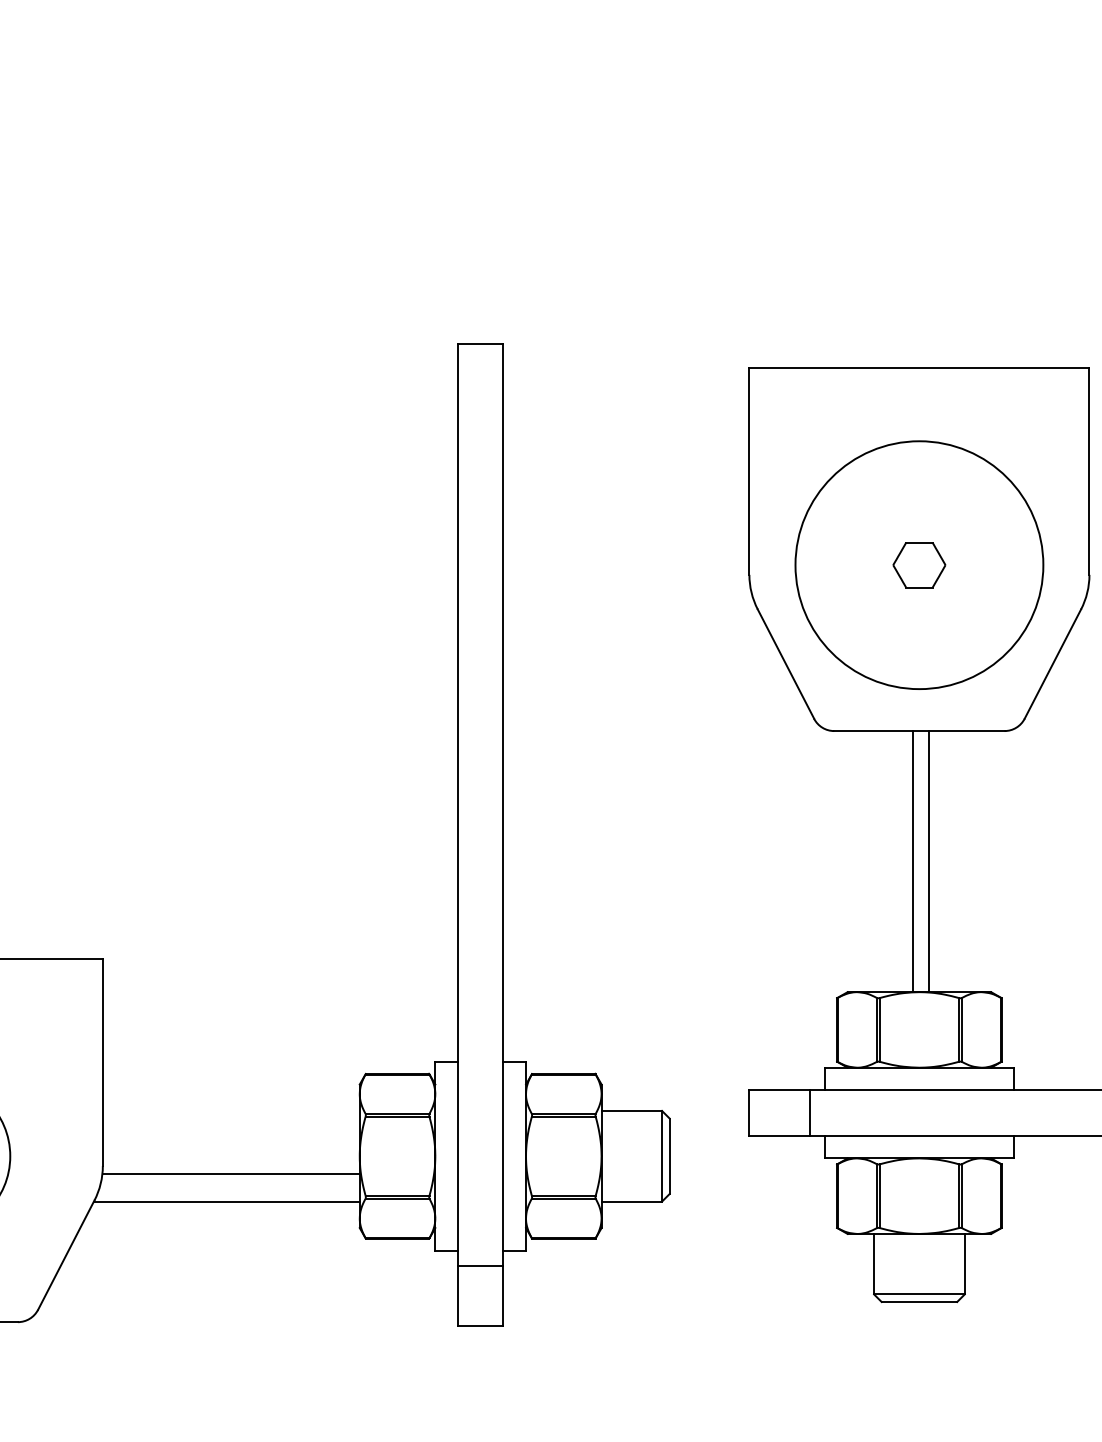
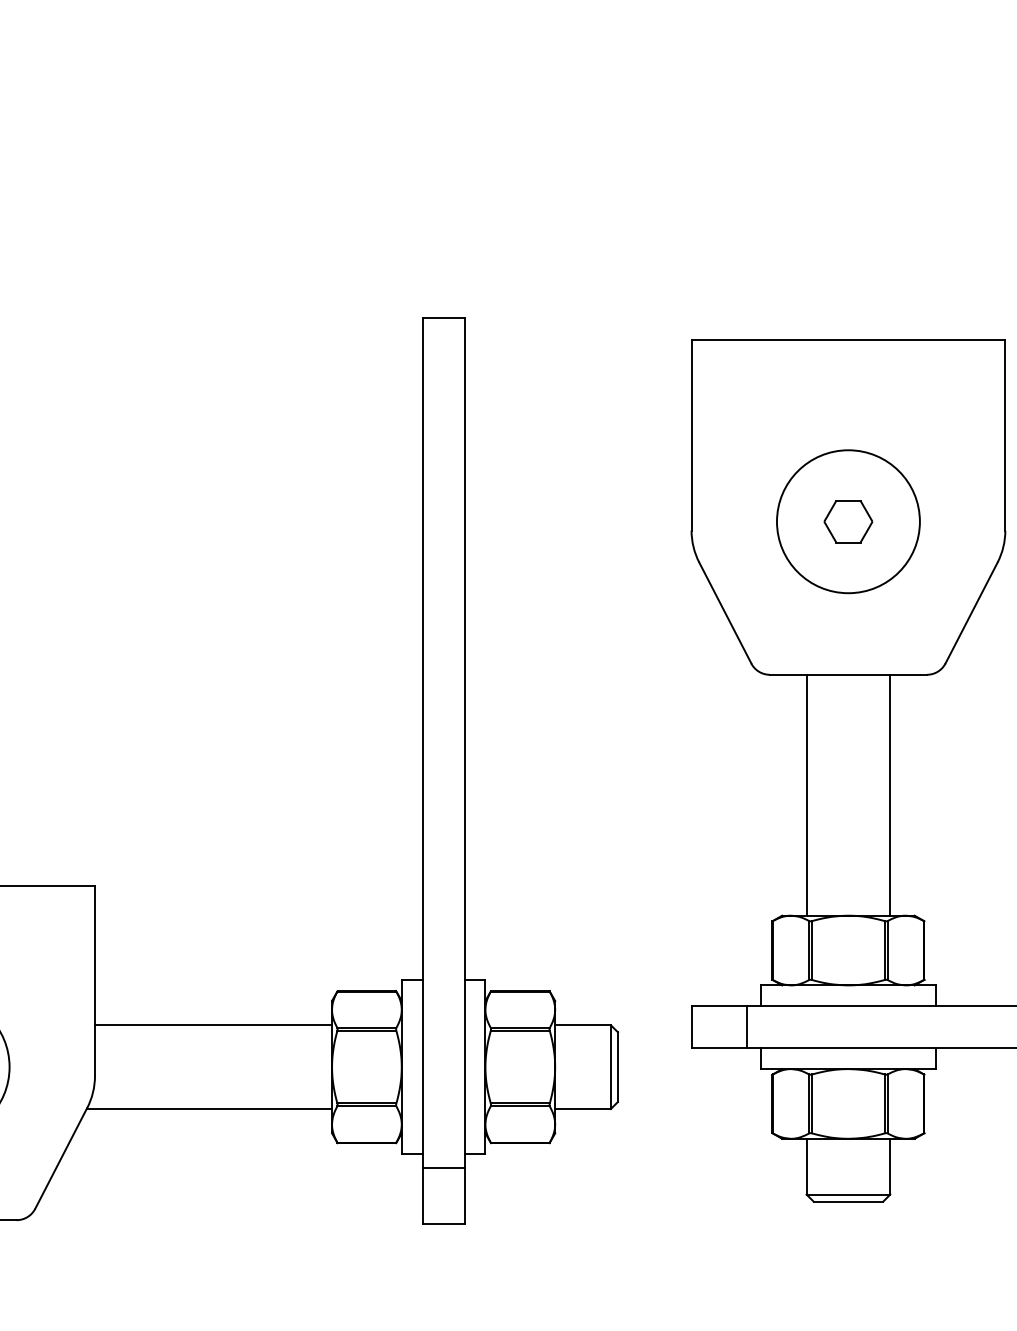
circle: (918, 564) -> (847, 521), size x0.62
line: (912, 861) -> (890, 795), moved
line: (929, 861) -> (806, 795), moved
line: (230, 1173) -> (212, 1024), moved

